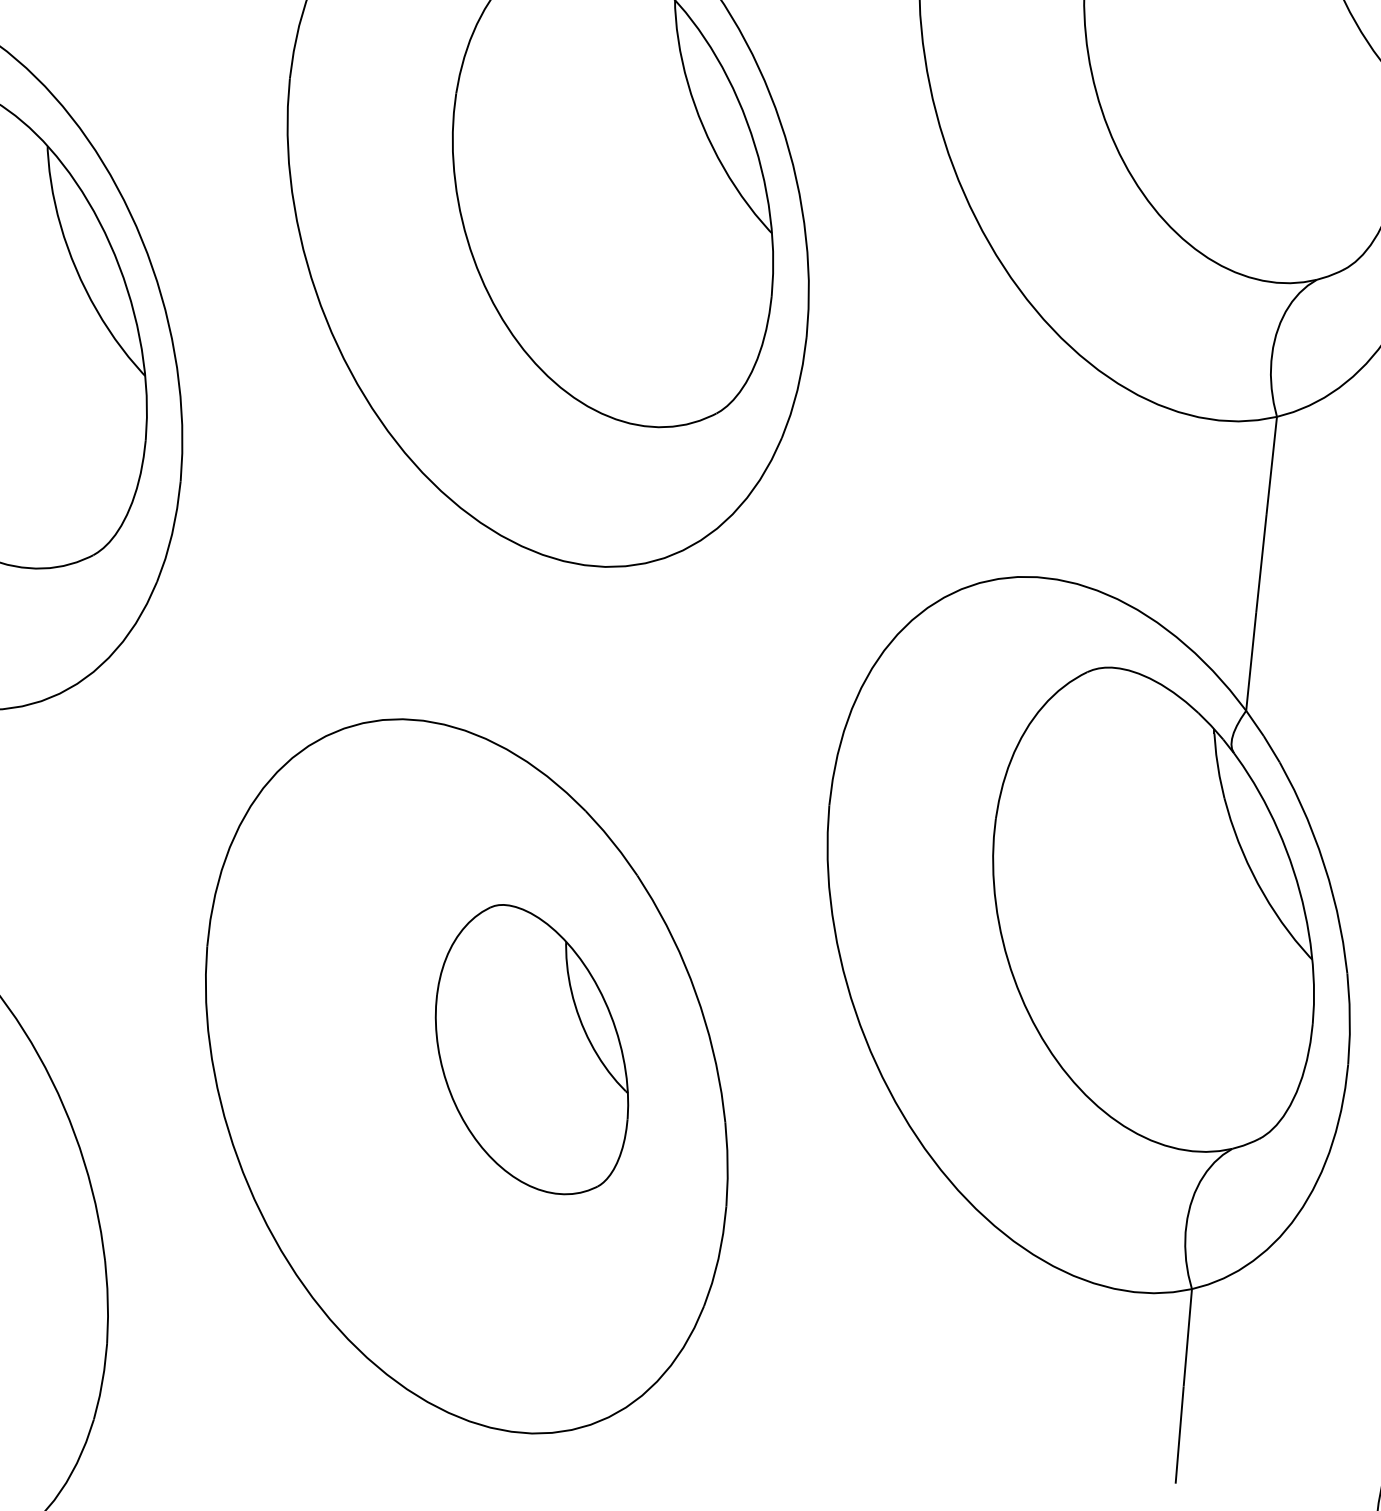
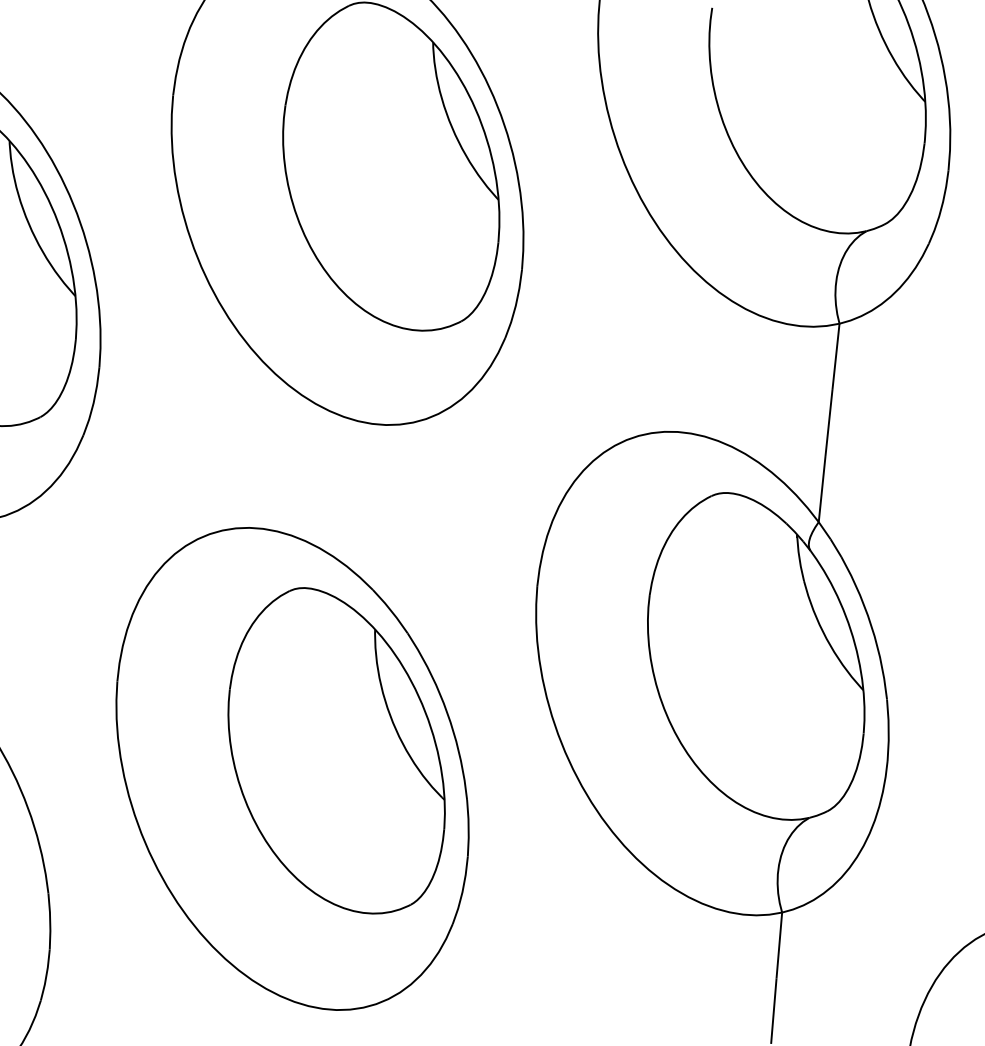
part: (531, 1049) -> (336, 750), size x1.67

